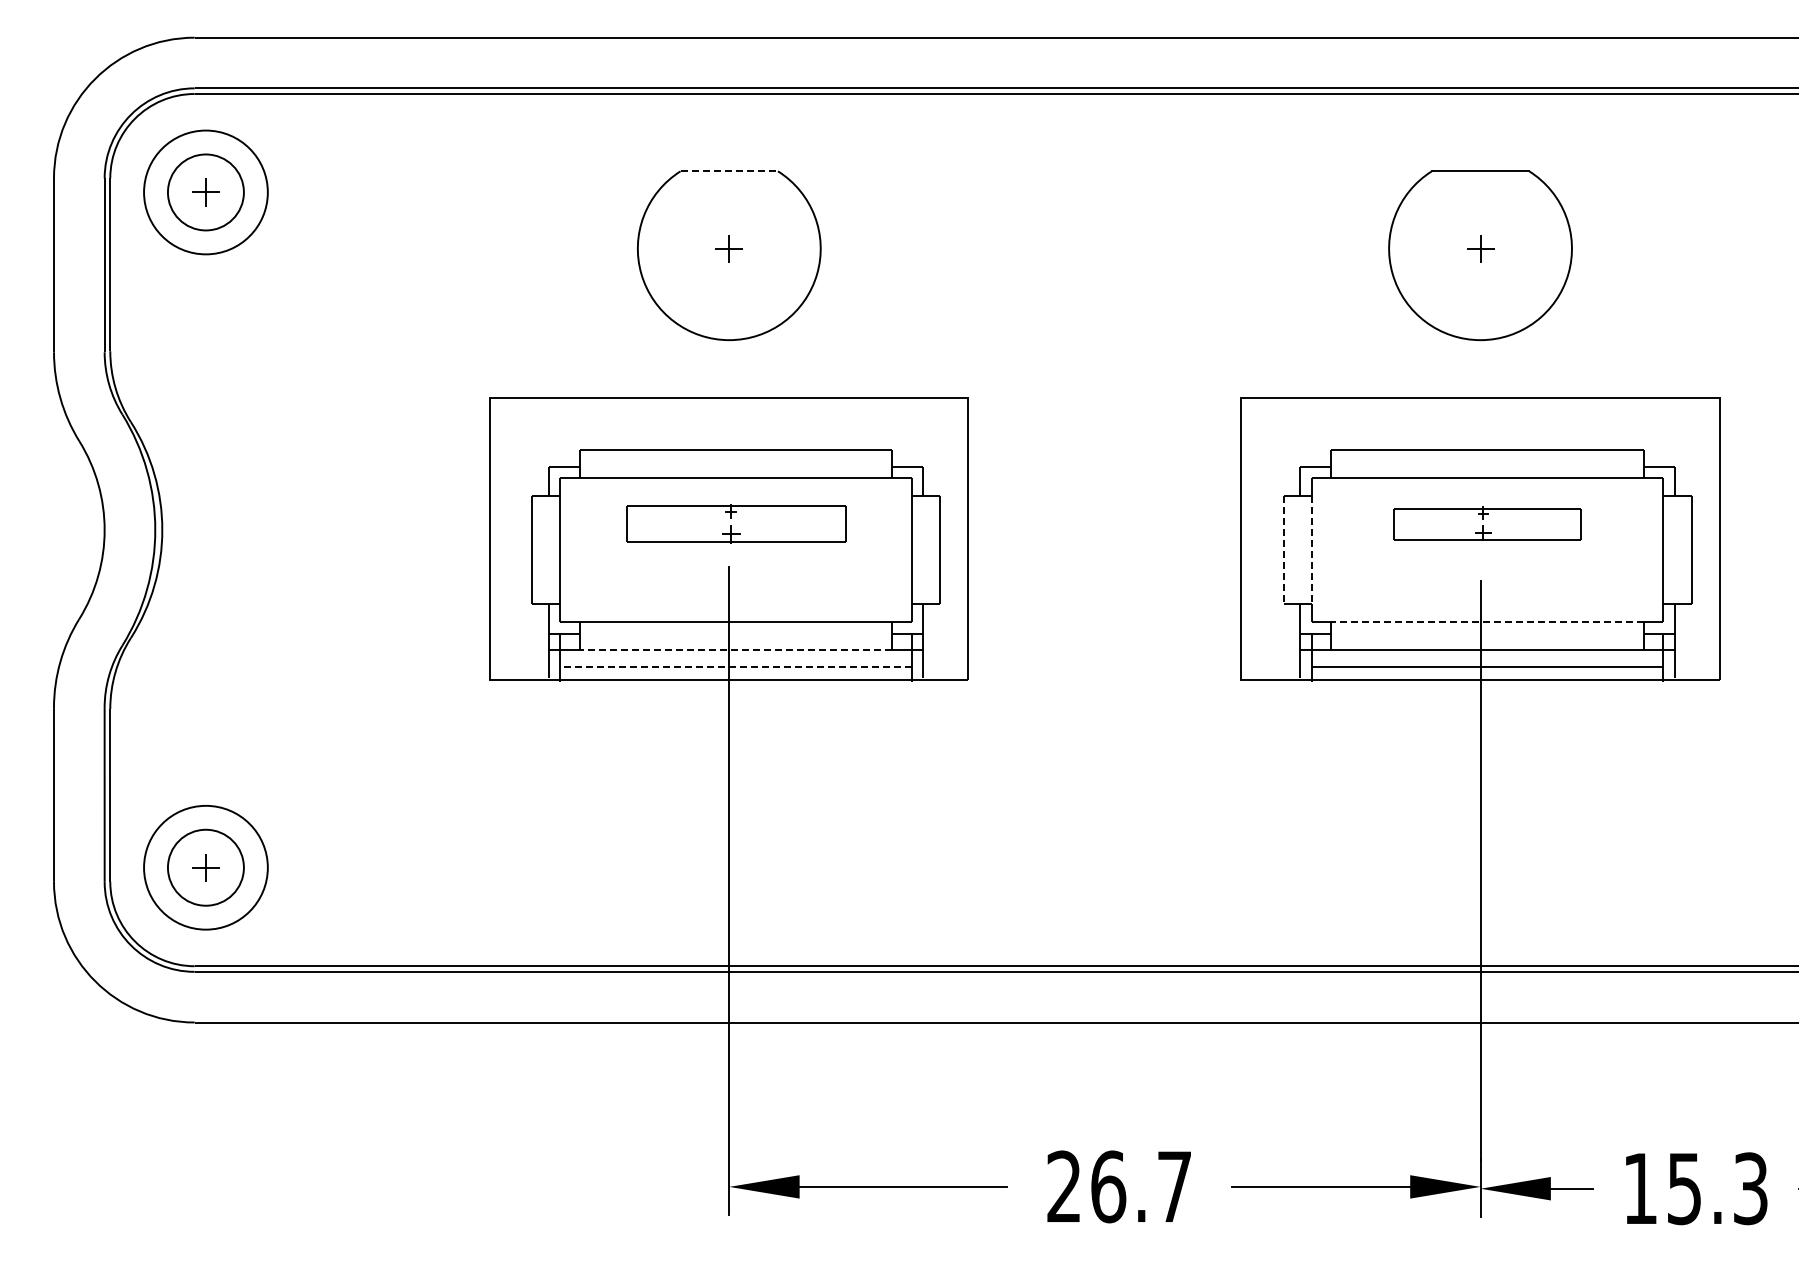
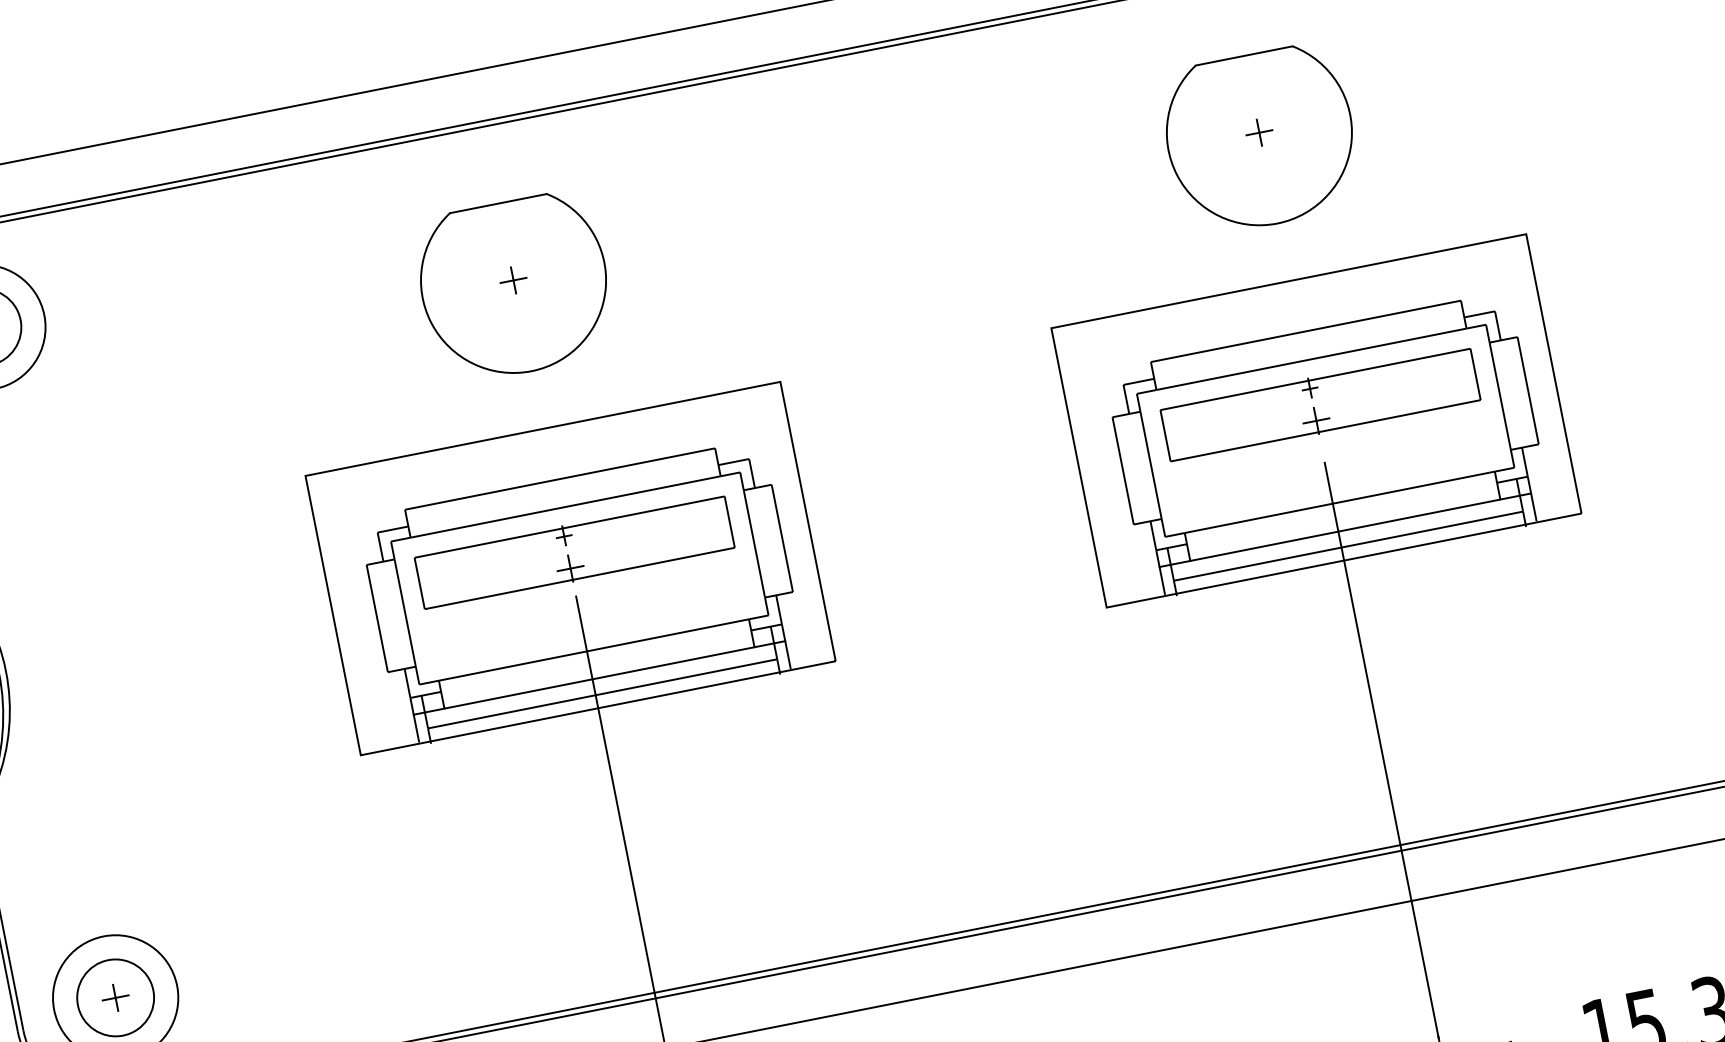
line: (729, 171) -> (498, 203), dashed -> solid
part: (735, 523) -> (573, 552), size x1.43
part: (1487, 523) -> (1320, 404), size x1.67
line: (1283, 550) -> (1123, 471), dashed -> solid
line: (1311, 550) -> (1150, 465), dashed -> solid
line: (1487, 622) -> (1339, 502), dashed -> solid
line: (735, 650) -> (598, 678), dashed -> solid
line: (736, 666) -> (602, 693), dashed -> solid

